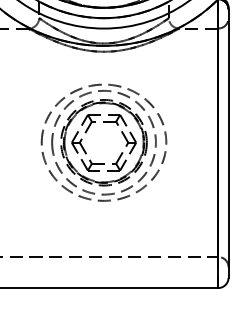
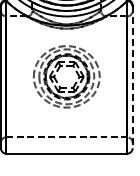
line: (228, 143) -> (132, 77), solid -> dashed

